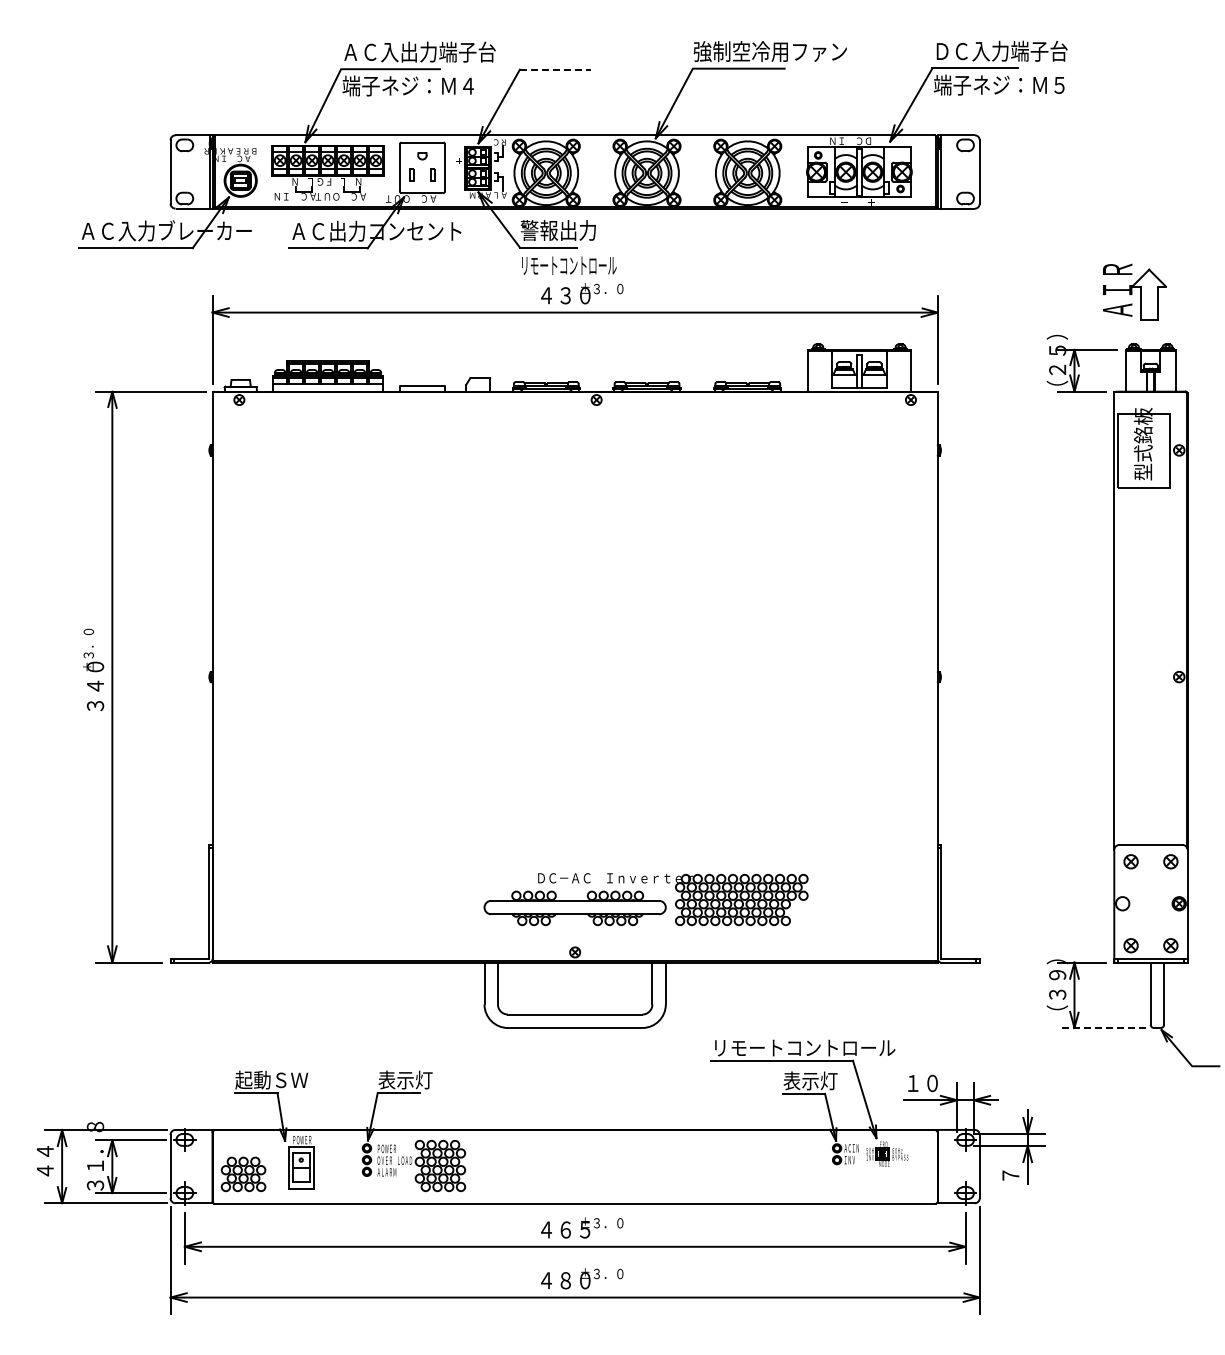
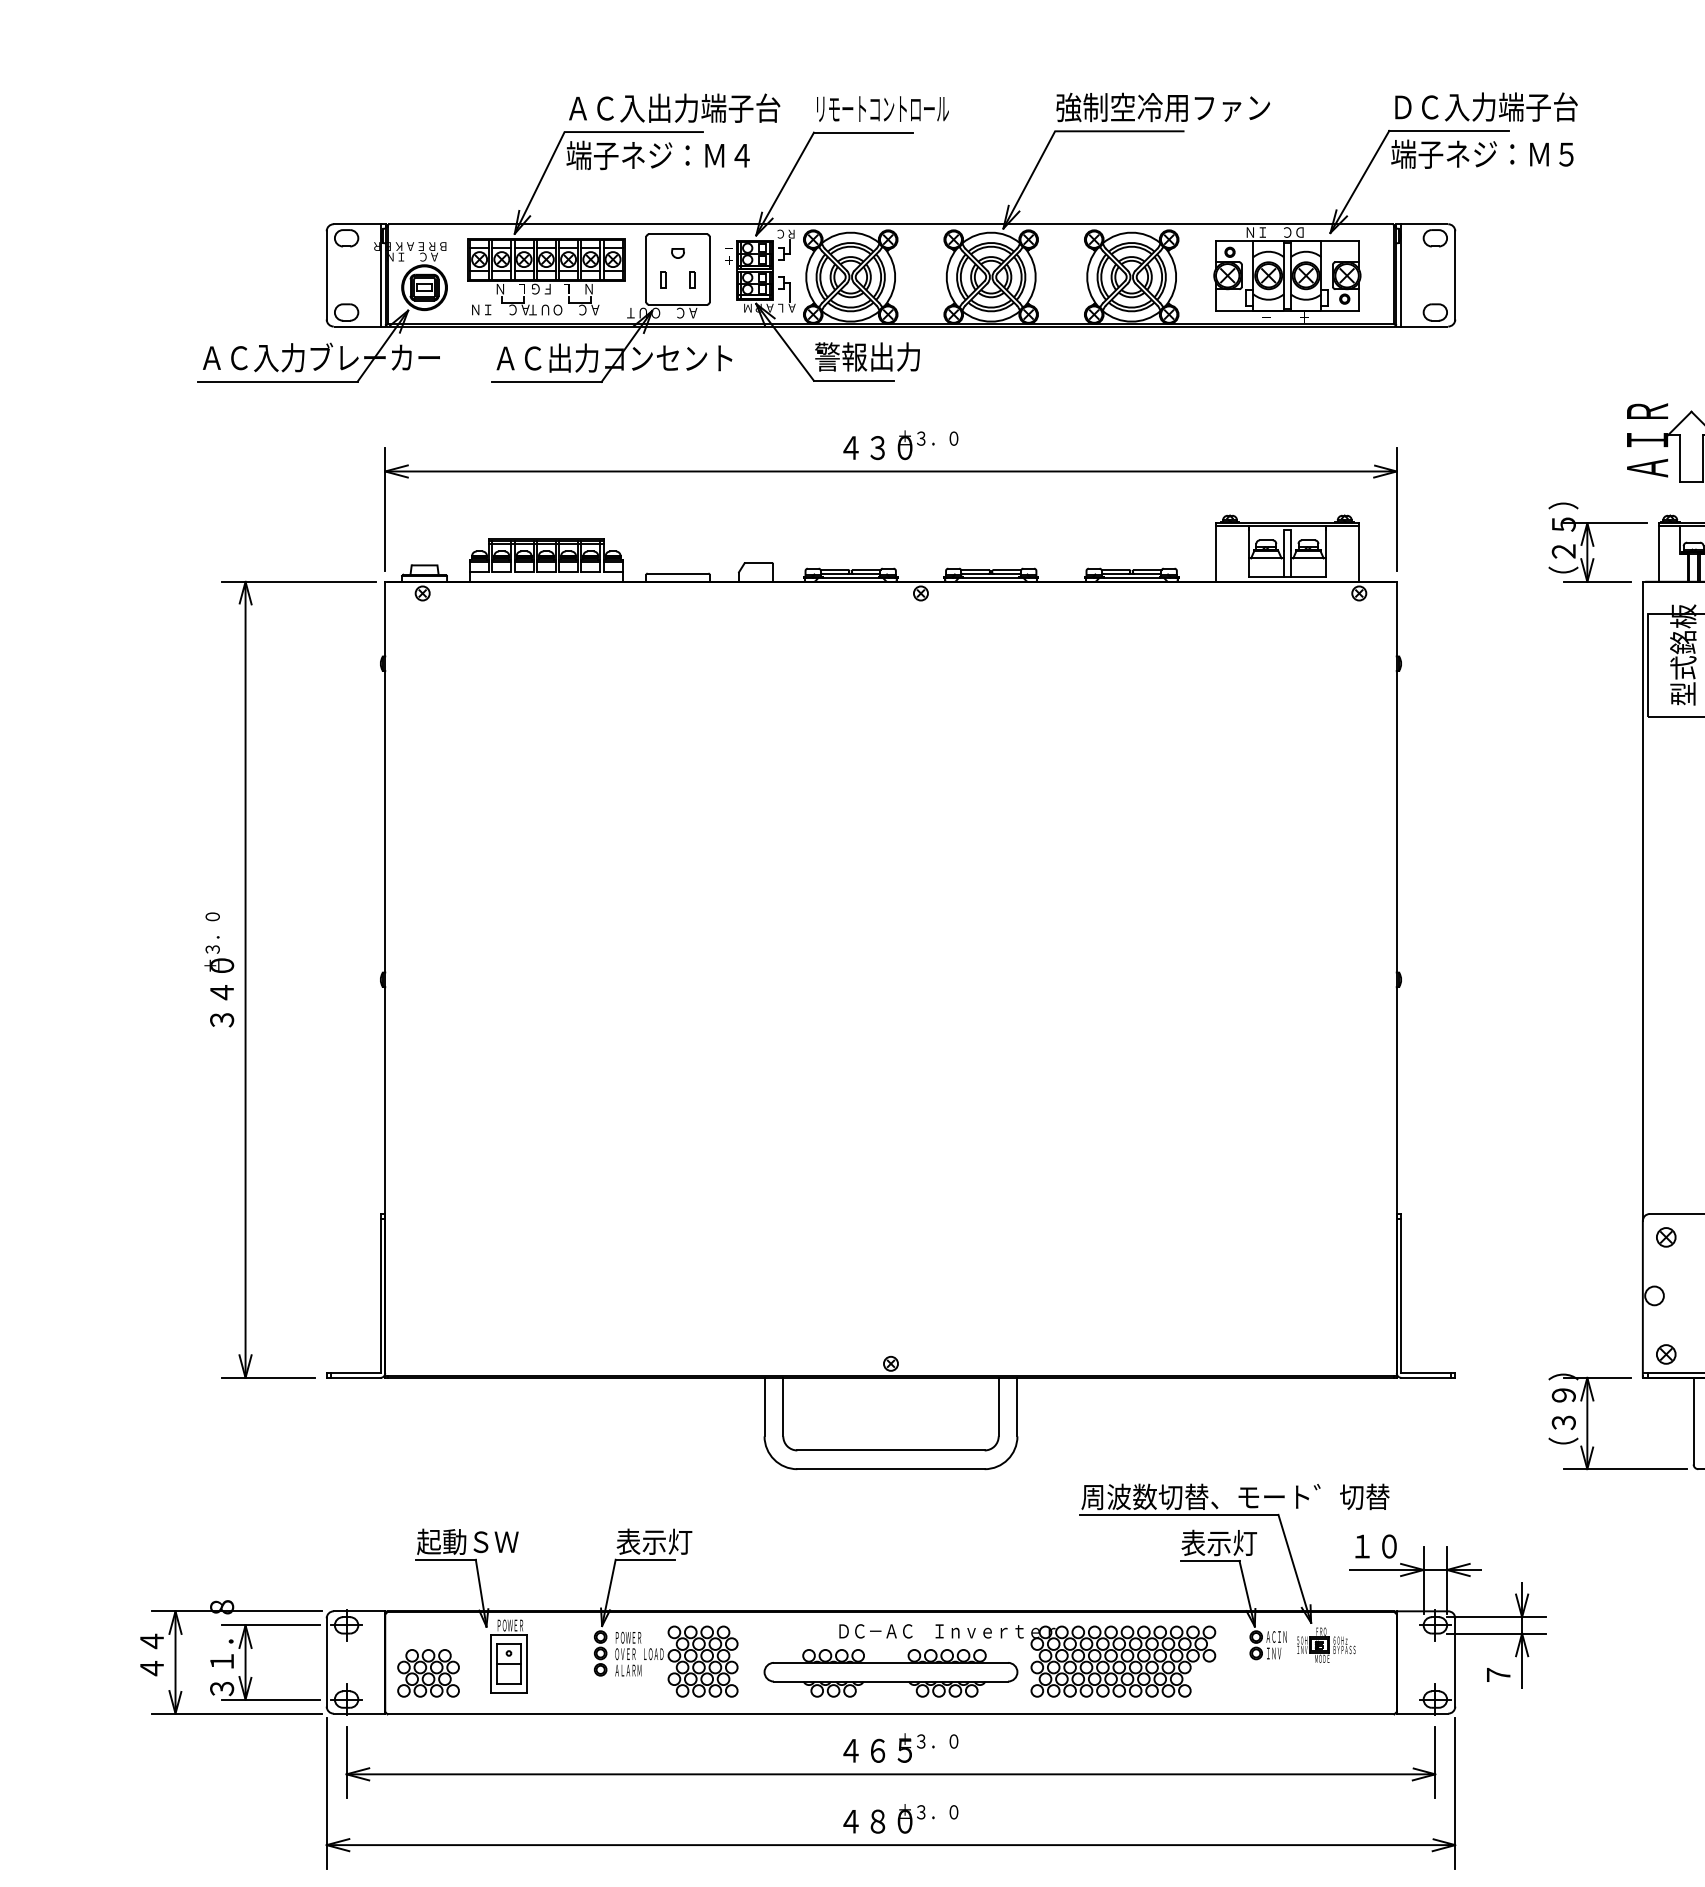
line: (555, 69) -> (863, 132), dashed -> solid
text: (569, 265) -> (883, 108), moved
part: (645, 899) -> (989, 1660), moved
line: (1101, 1028) -> (1625, 1469), dashed -> solid
text: (821, 1047) -> (1234, 1496), リモートコントロール -> 周波数切替、モート゛切替

